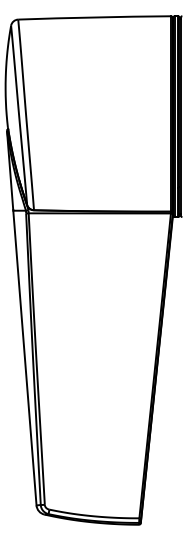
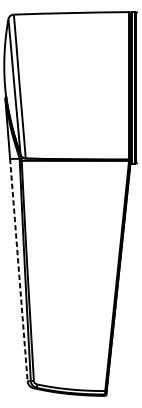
line: (24, 358) -> (18, 270), solid -> dashed

